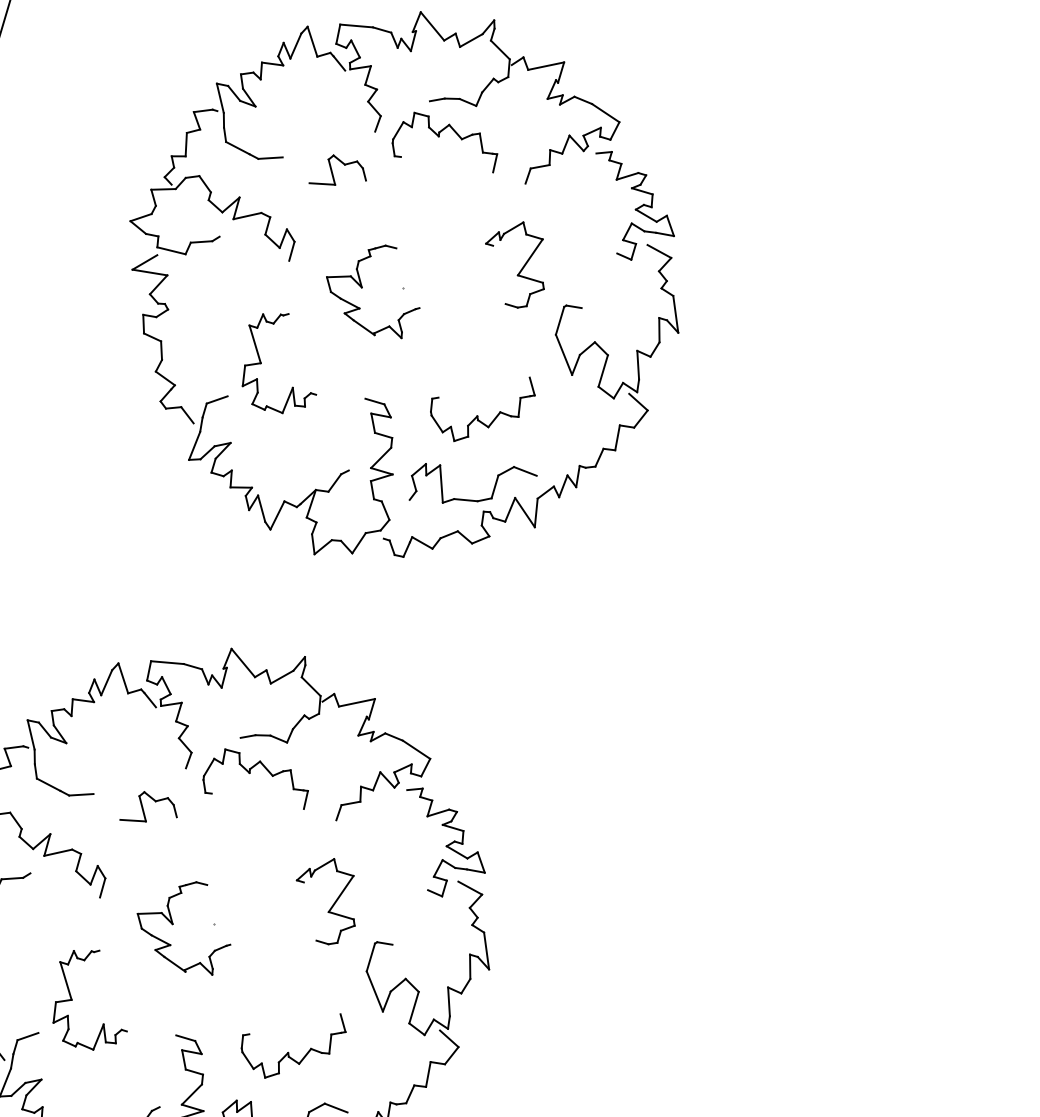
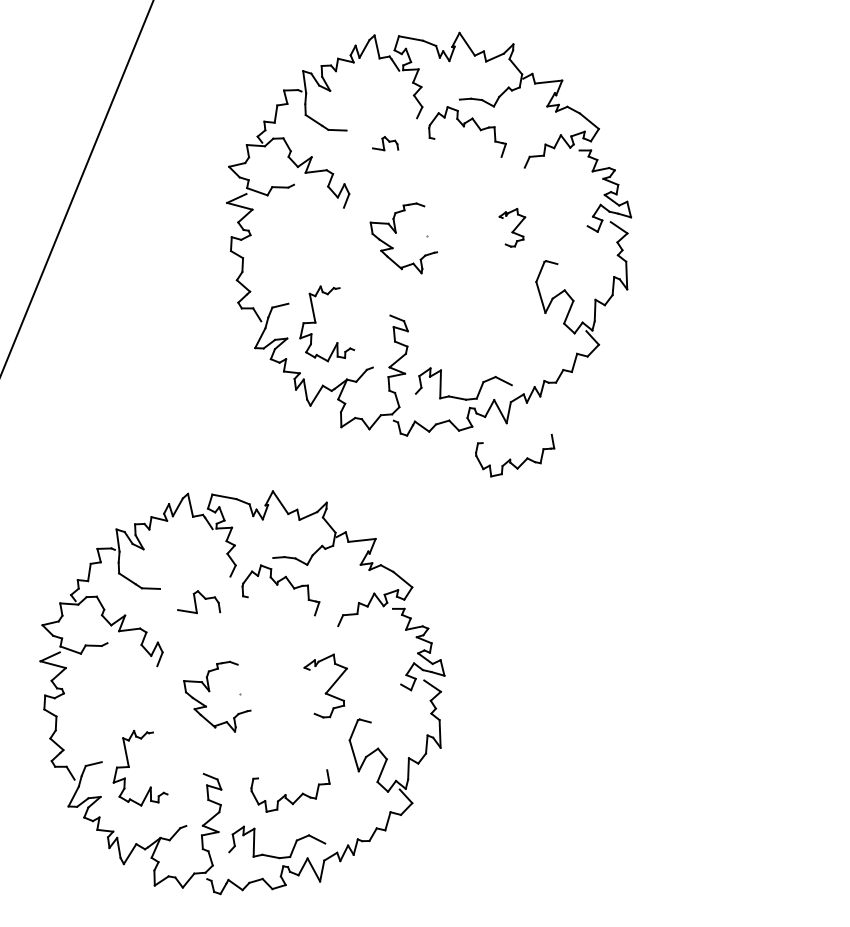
part: (336, 169) -> (385, 143), size x0.6
part: (516, 265) -> (512, 227), size x0.6
part: (262, 364) -> (316, 323), moved
part: (483, 409) -> (515, 455), moved
part: (72, 1000) -> (129, 767), moved

